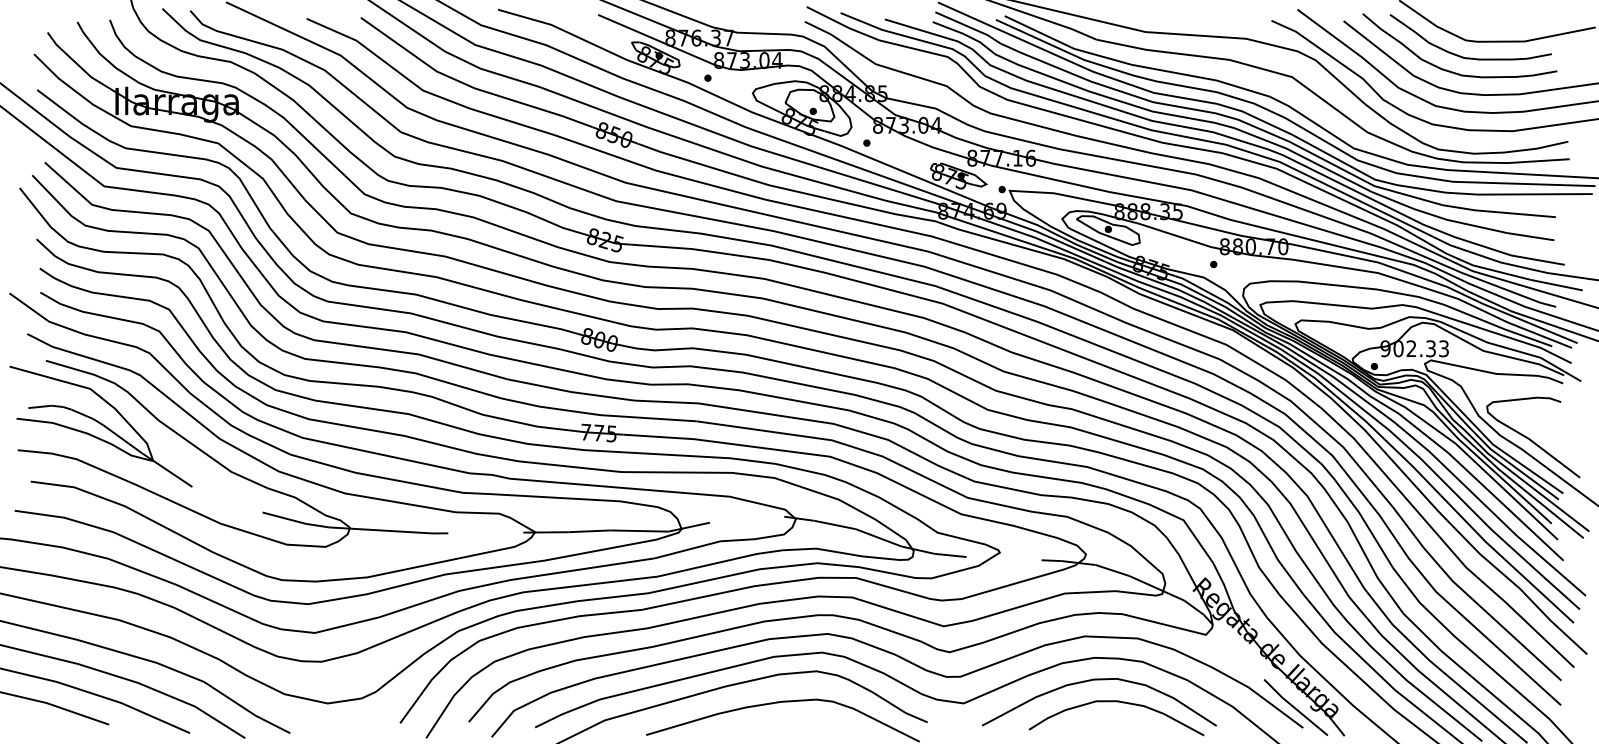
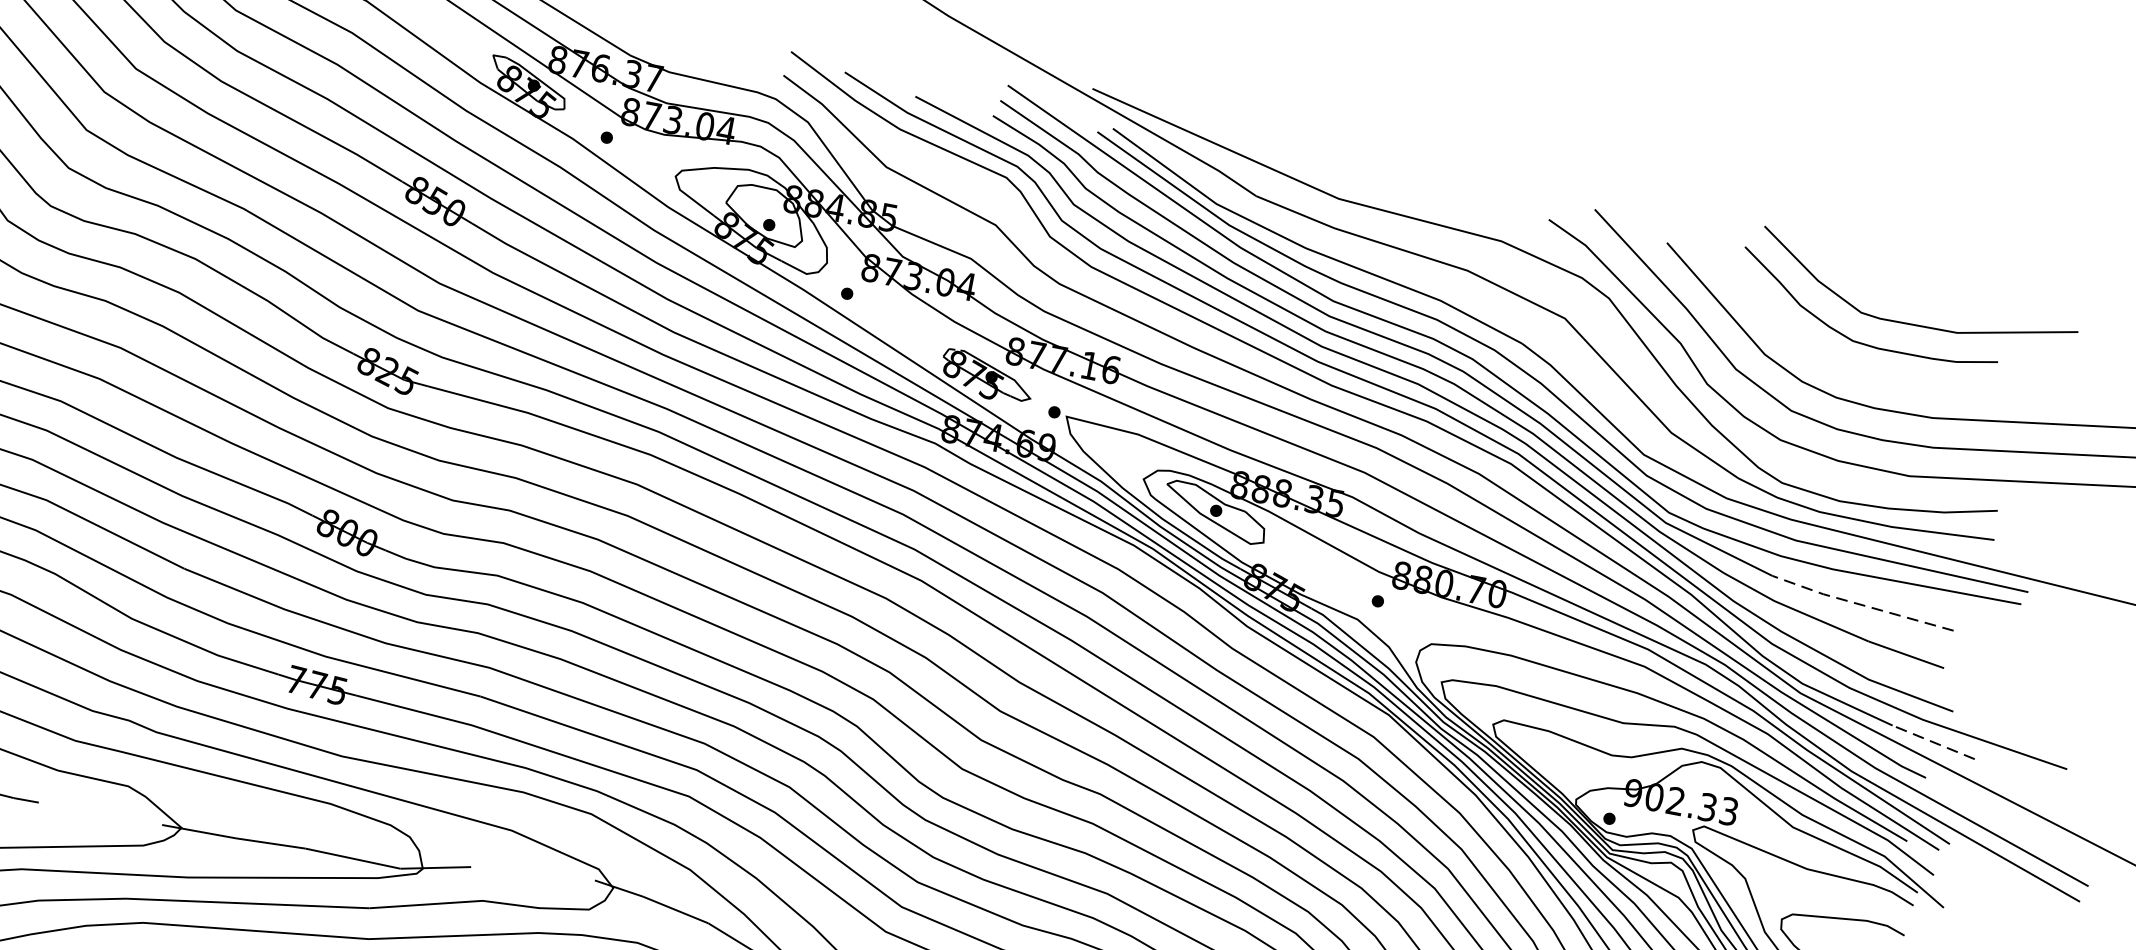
curve: (1450, 70) -> (1826, 357), removed
line: (1498, 212) -> (1861, 605), solid -> dashed
line: (1556, 285) -> (1933, 742), solid -> dashed

